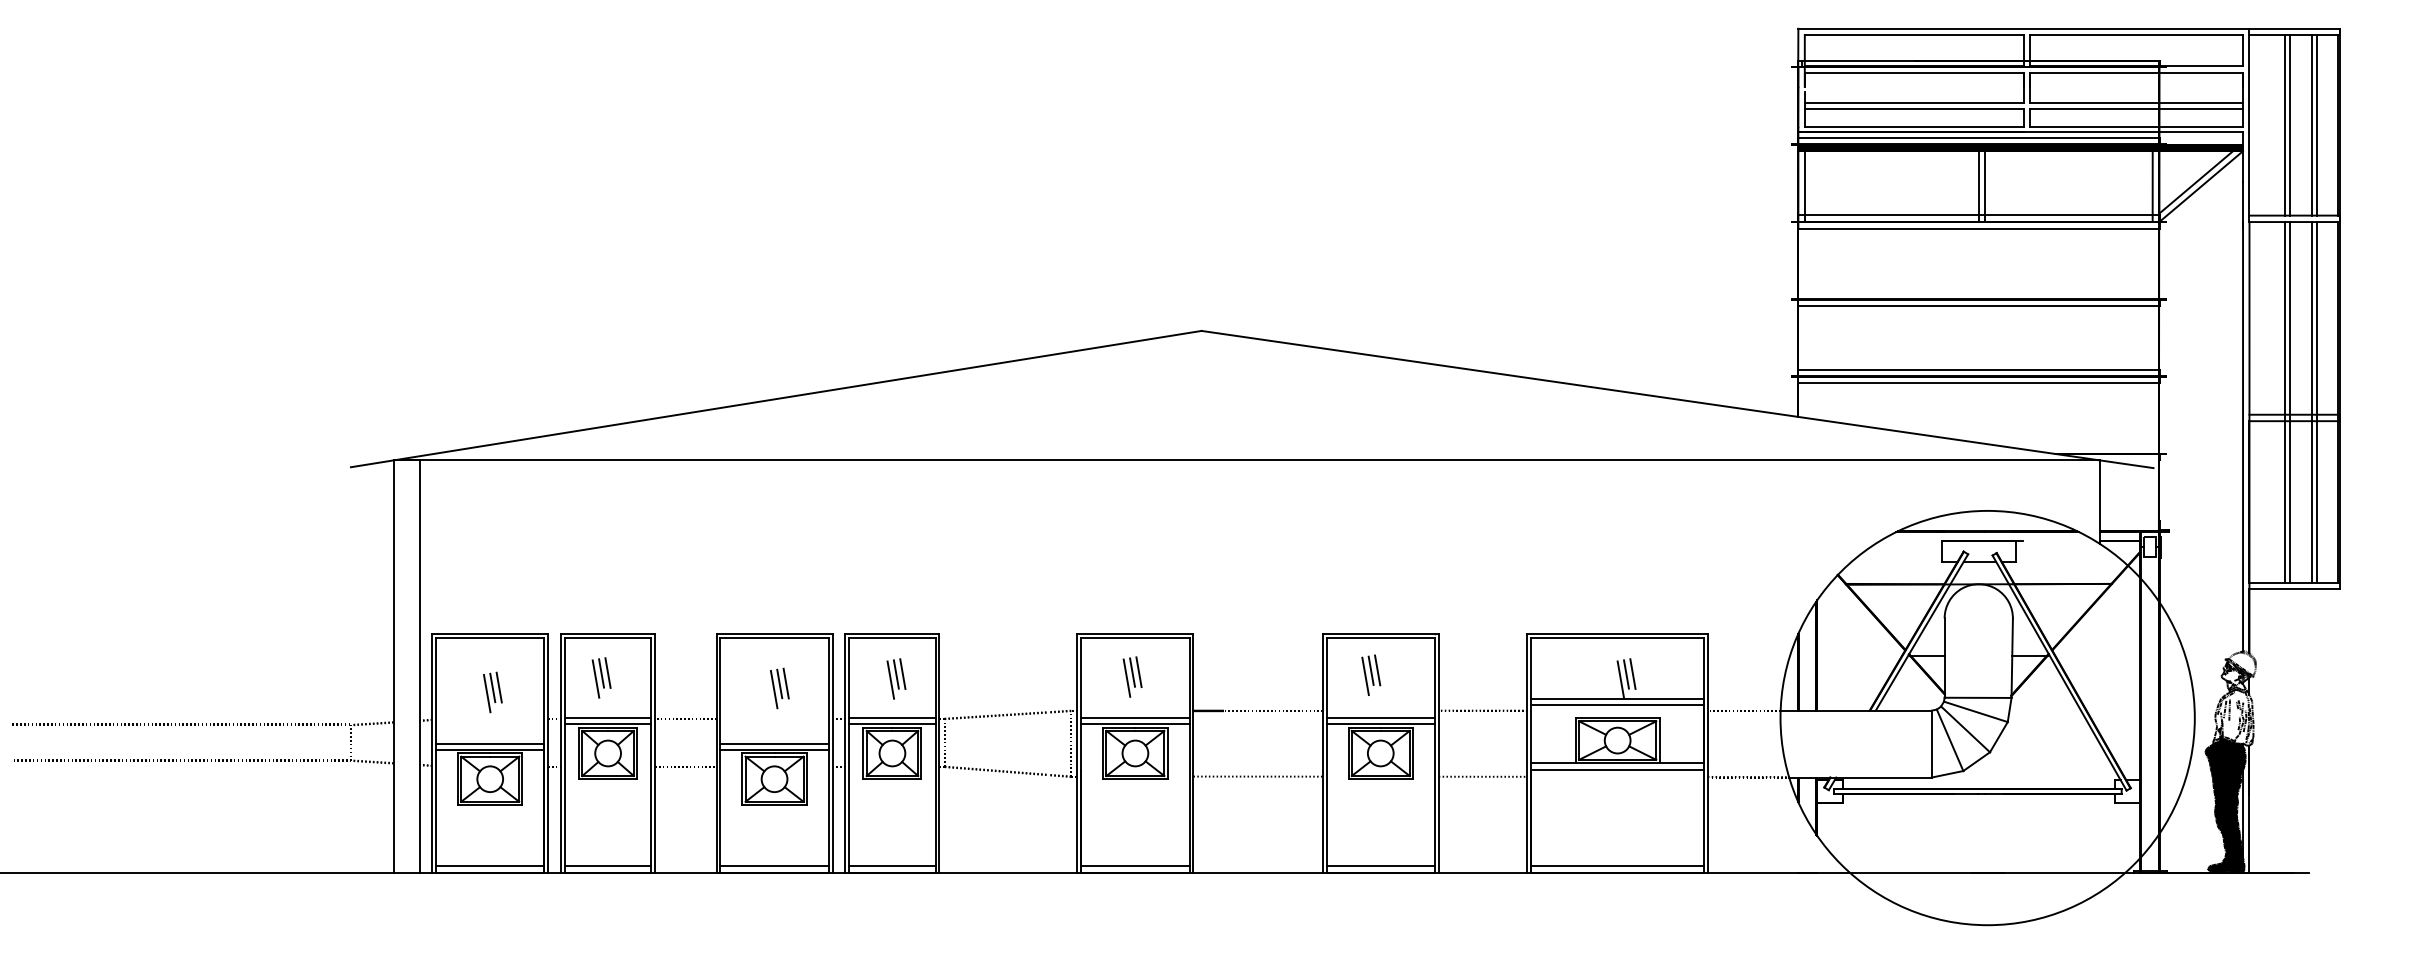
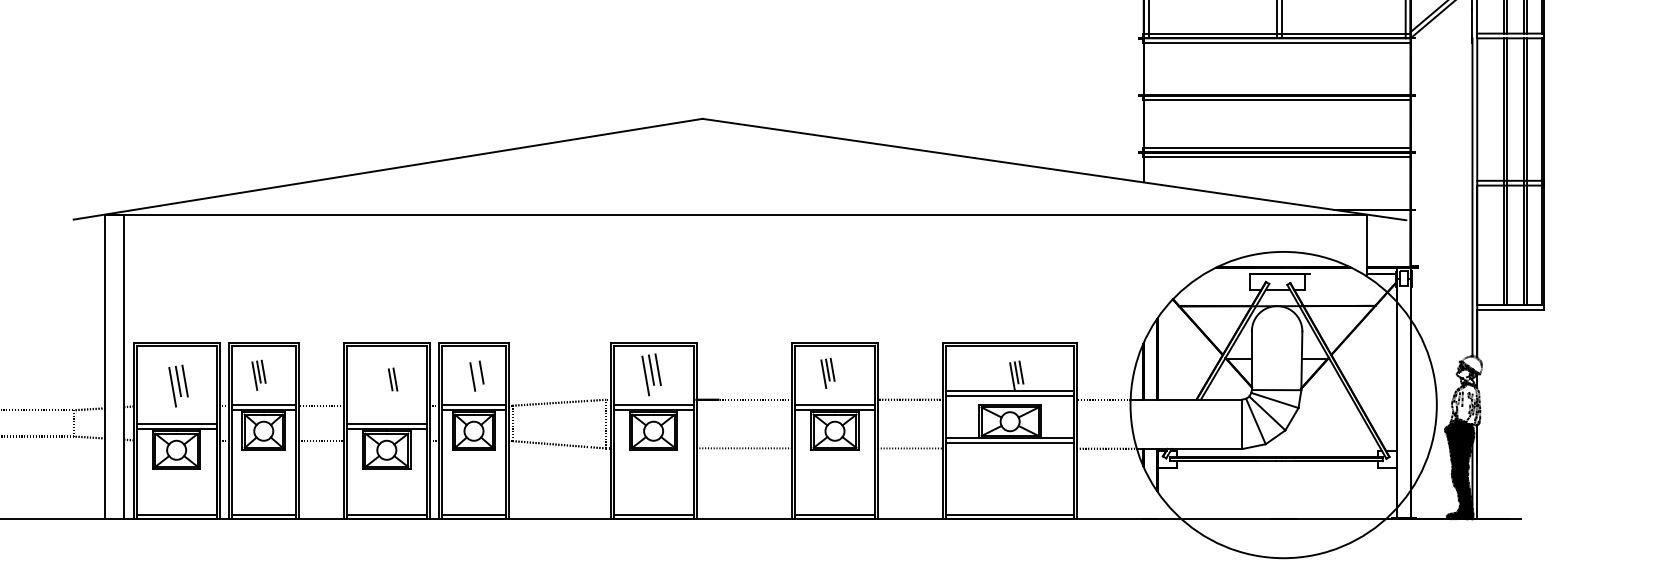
line: (895, 674) -> (476, 372), removed
part: (1132, 676) -> (651, 374), size x1.4
line: (773, 689) -> (386, 383), removed
part: (492, 692) -> (178, 386), size x1.4

